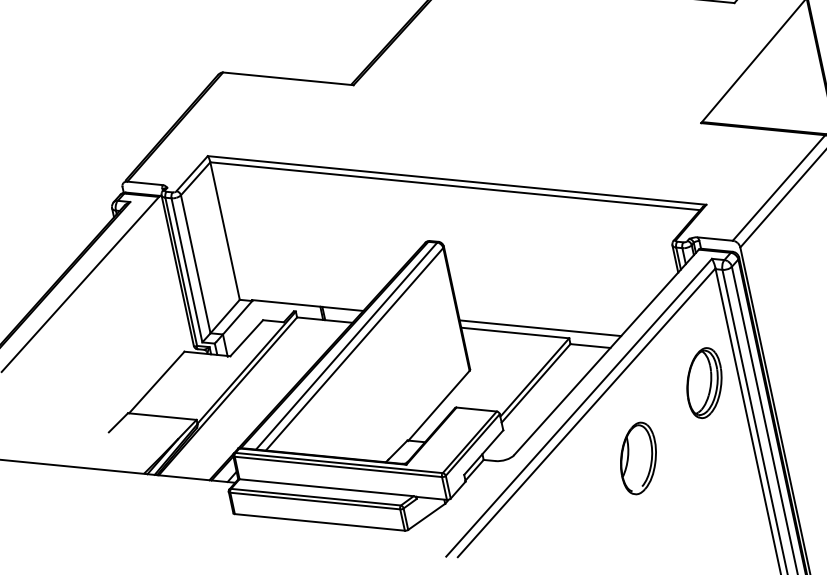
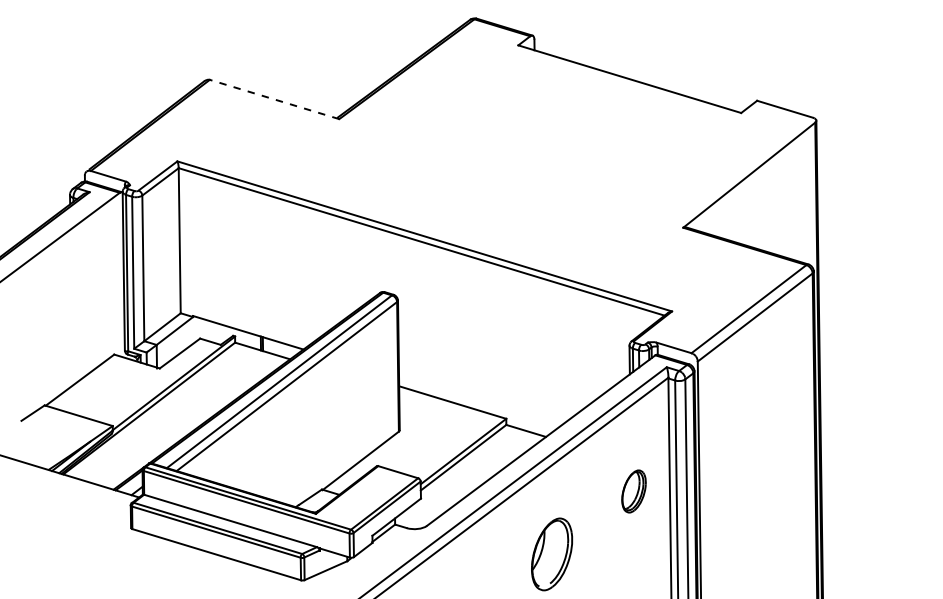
line: (288, 78) -> (274, 99), solid -> dashed
line: (540, 327) -> (479, 402), removed
part: (703, 383) -> (633, 491), size x0.6

